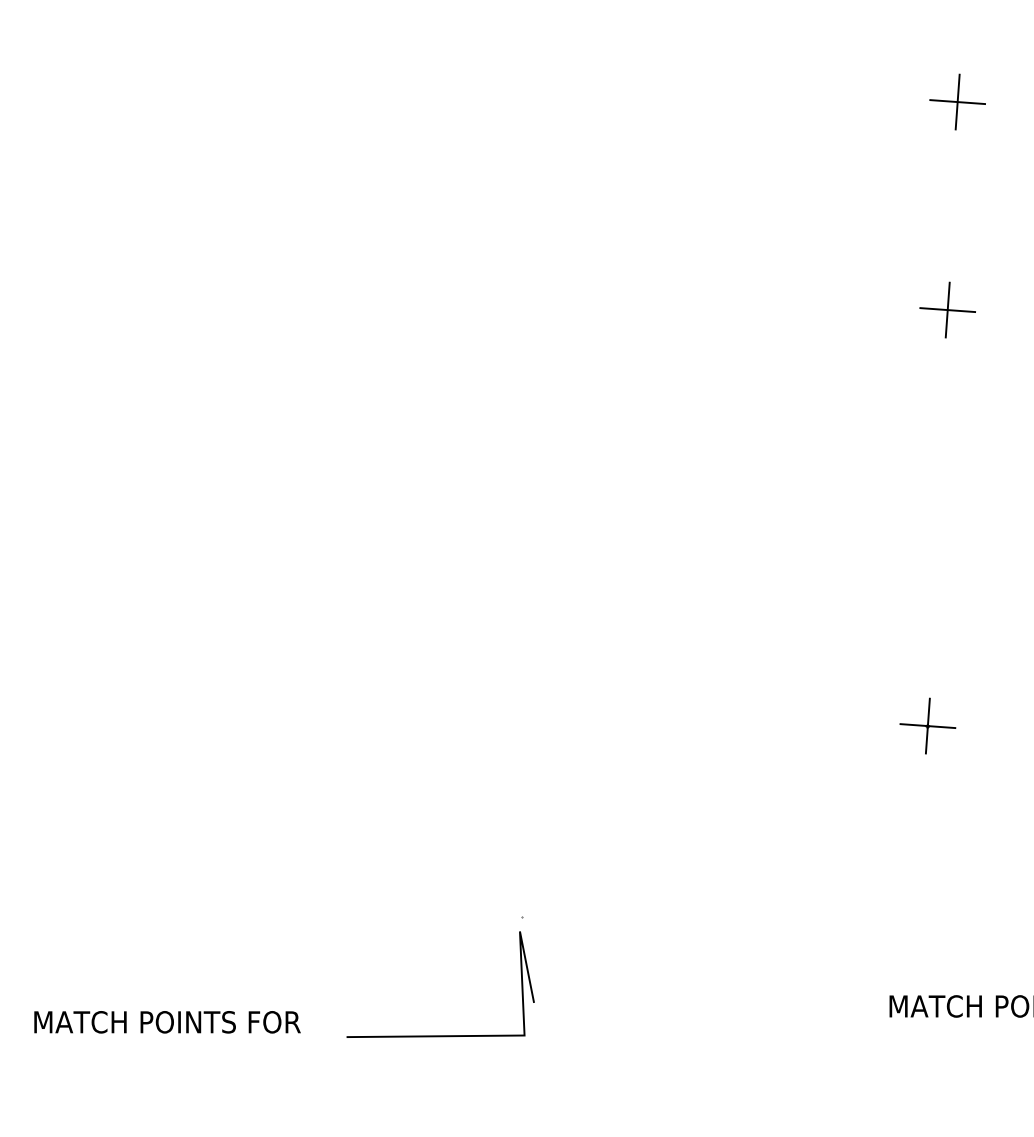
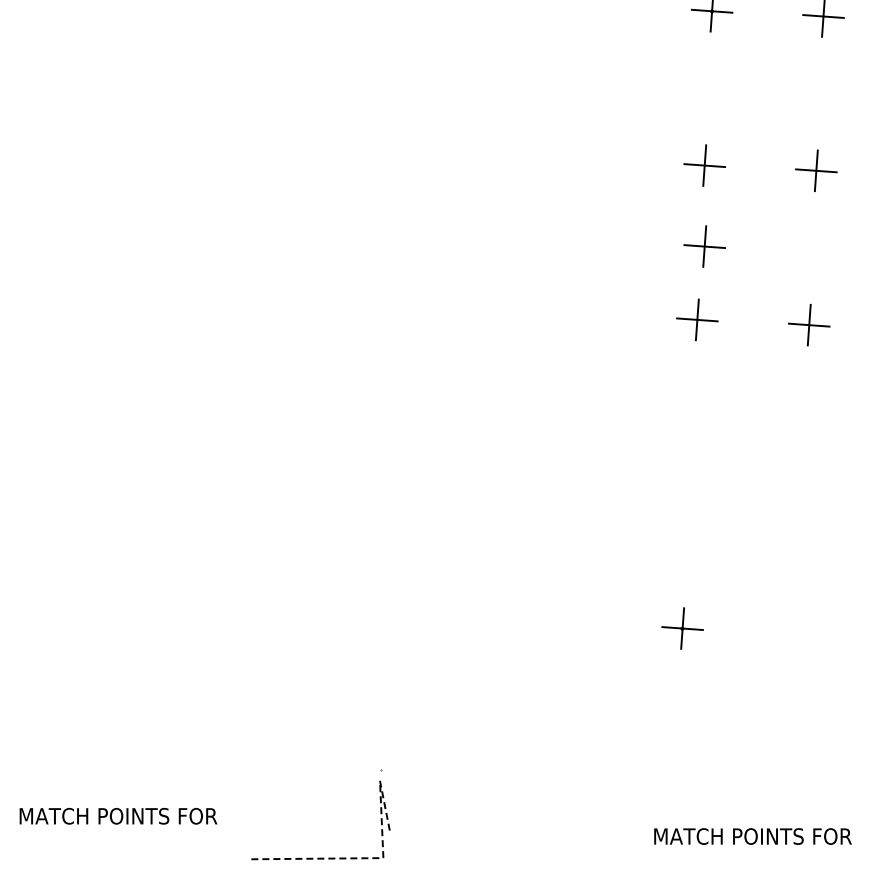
part: (957, 211) -> (704, 246), added
text: (167, 1022) -> (118, 816), moved
line: (524, 1036) -> (383, 858), solid -> dashed

